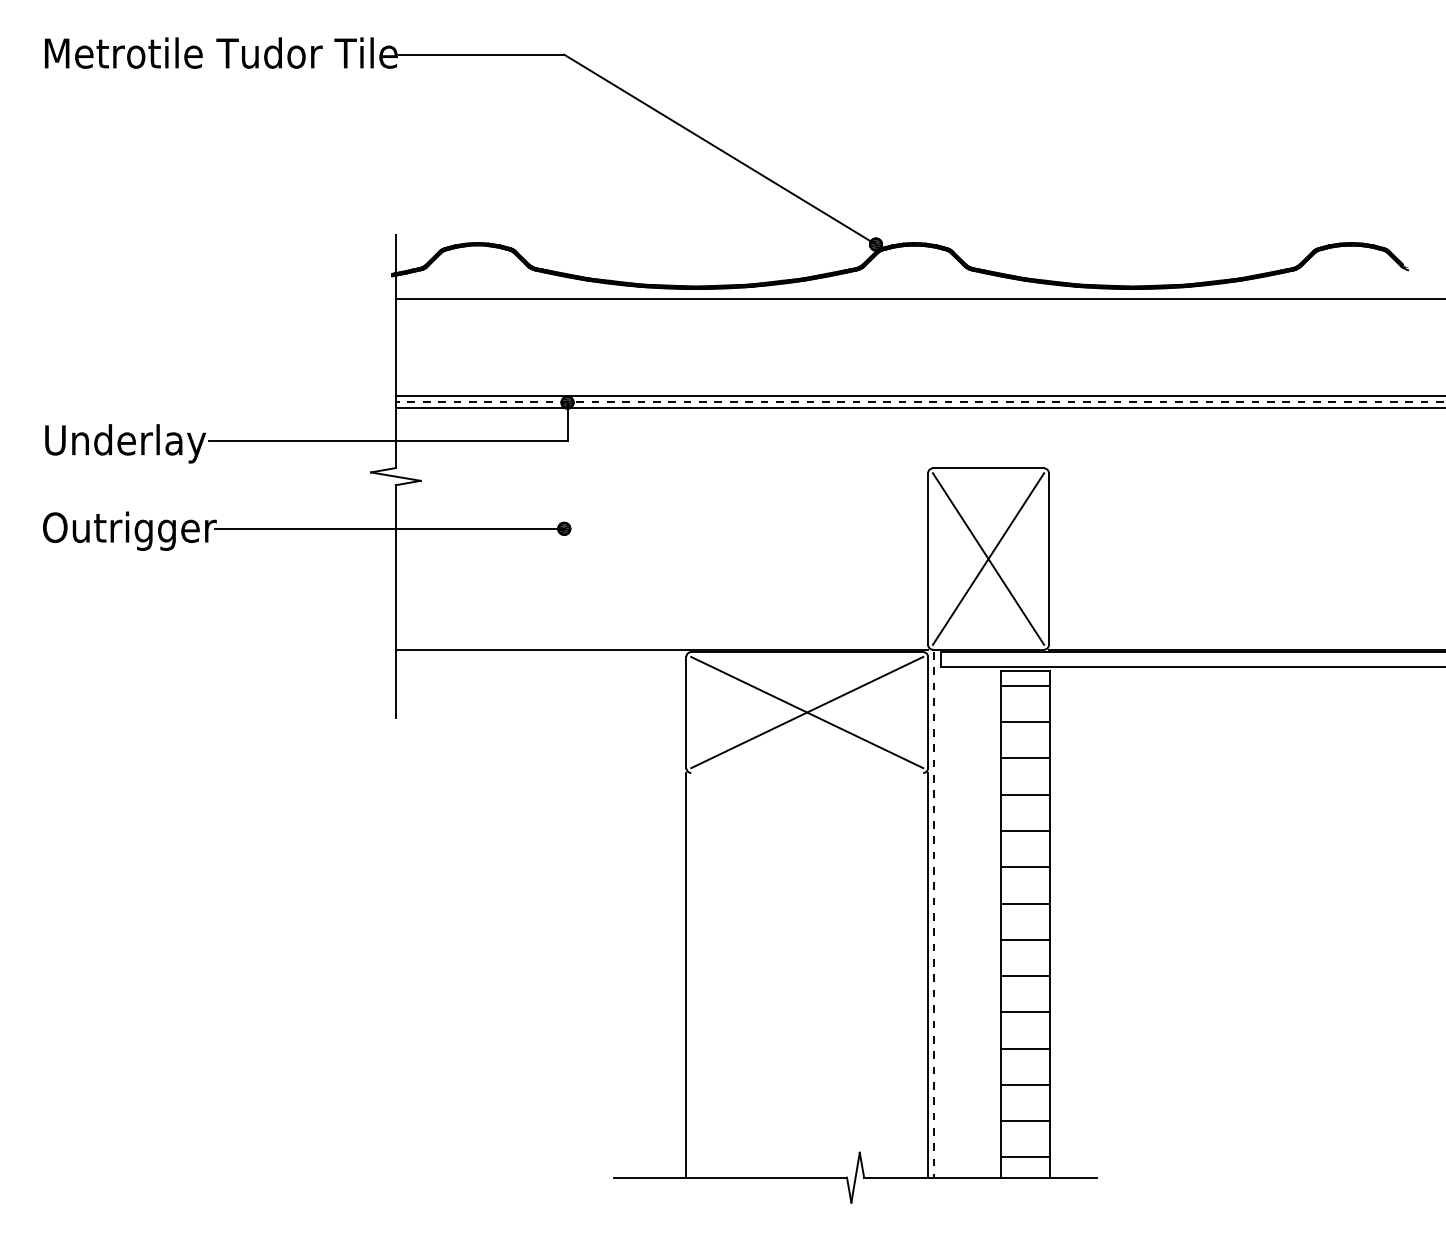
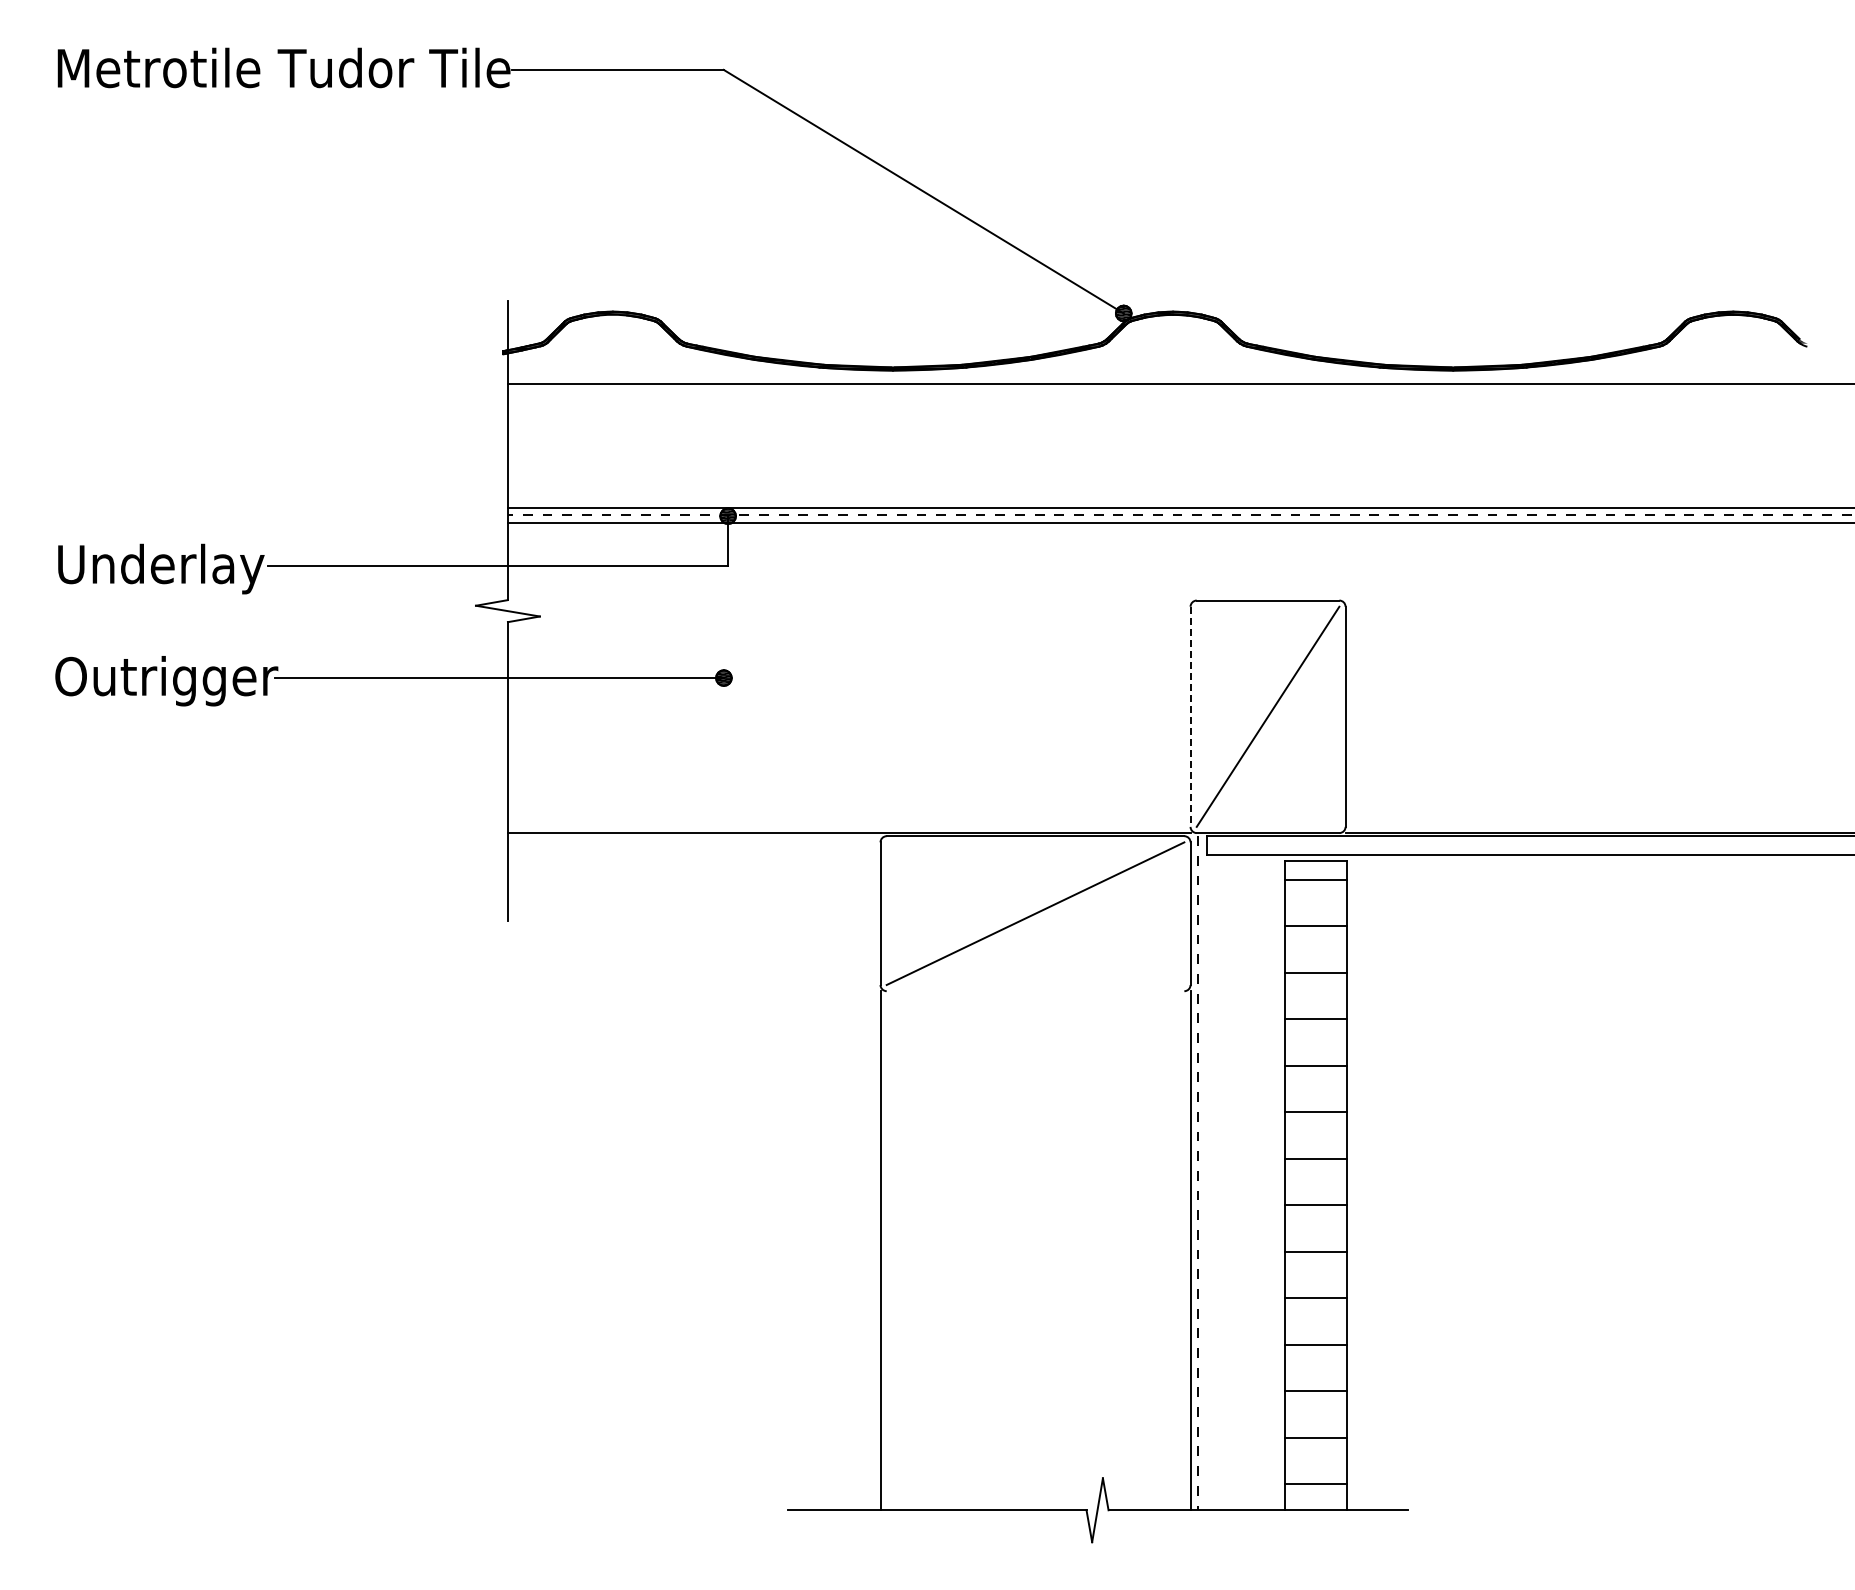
line: (988, 558) -> (1267, 716), removed
line: (928, 559) -> (1190, 717), solid -> dashed
line: (807, 712) -> (1035, 913), removed

